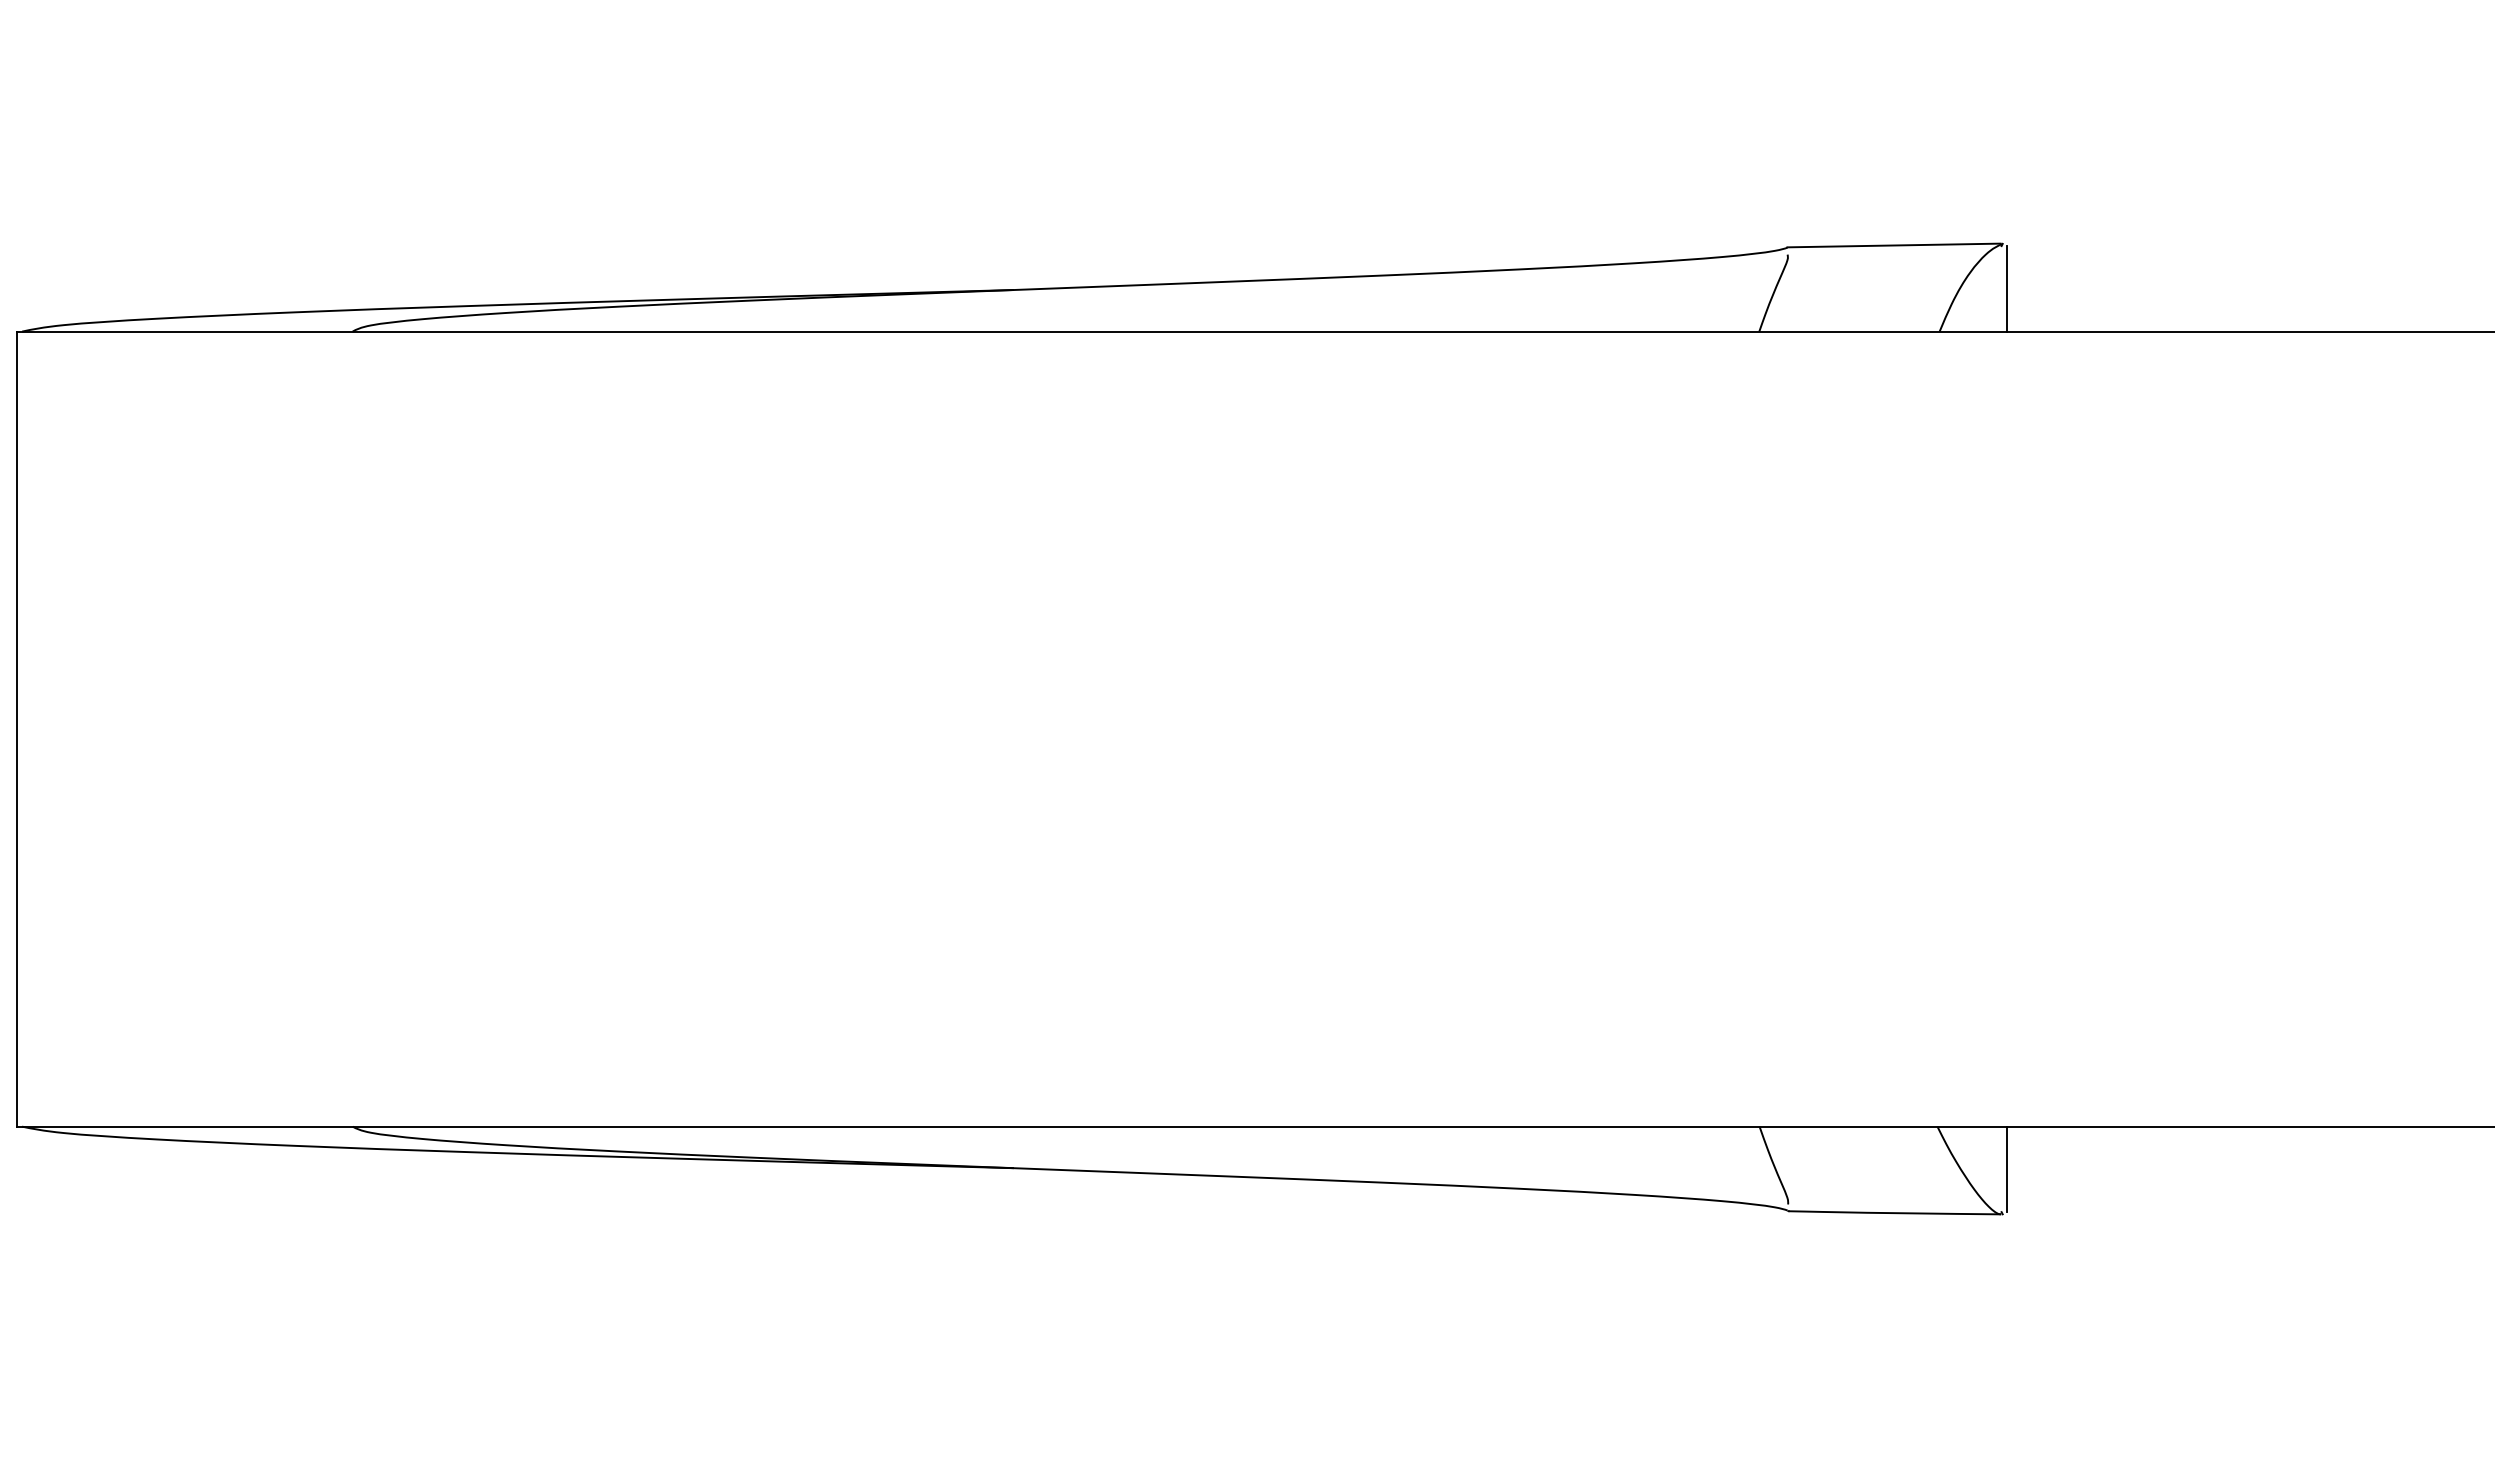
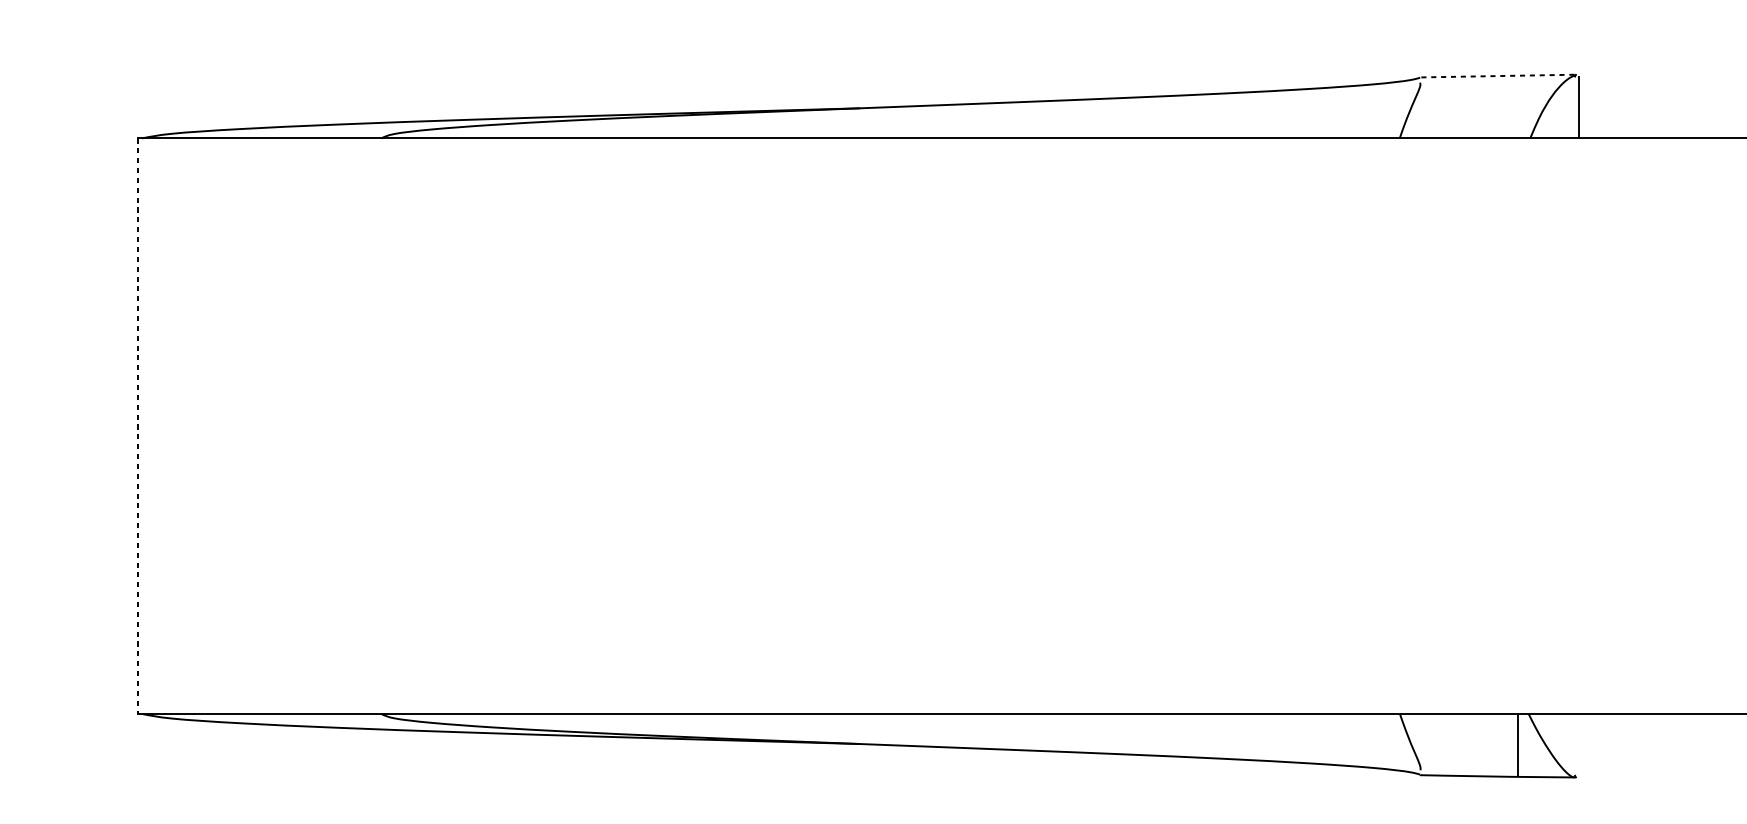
line: (1894, 245) -> (1497, 76), solid -> dashed
line: (16, 729) -> (138, 426), solid -> dashed
line: (2007, 1169) -> (1517, 744), moved

